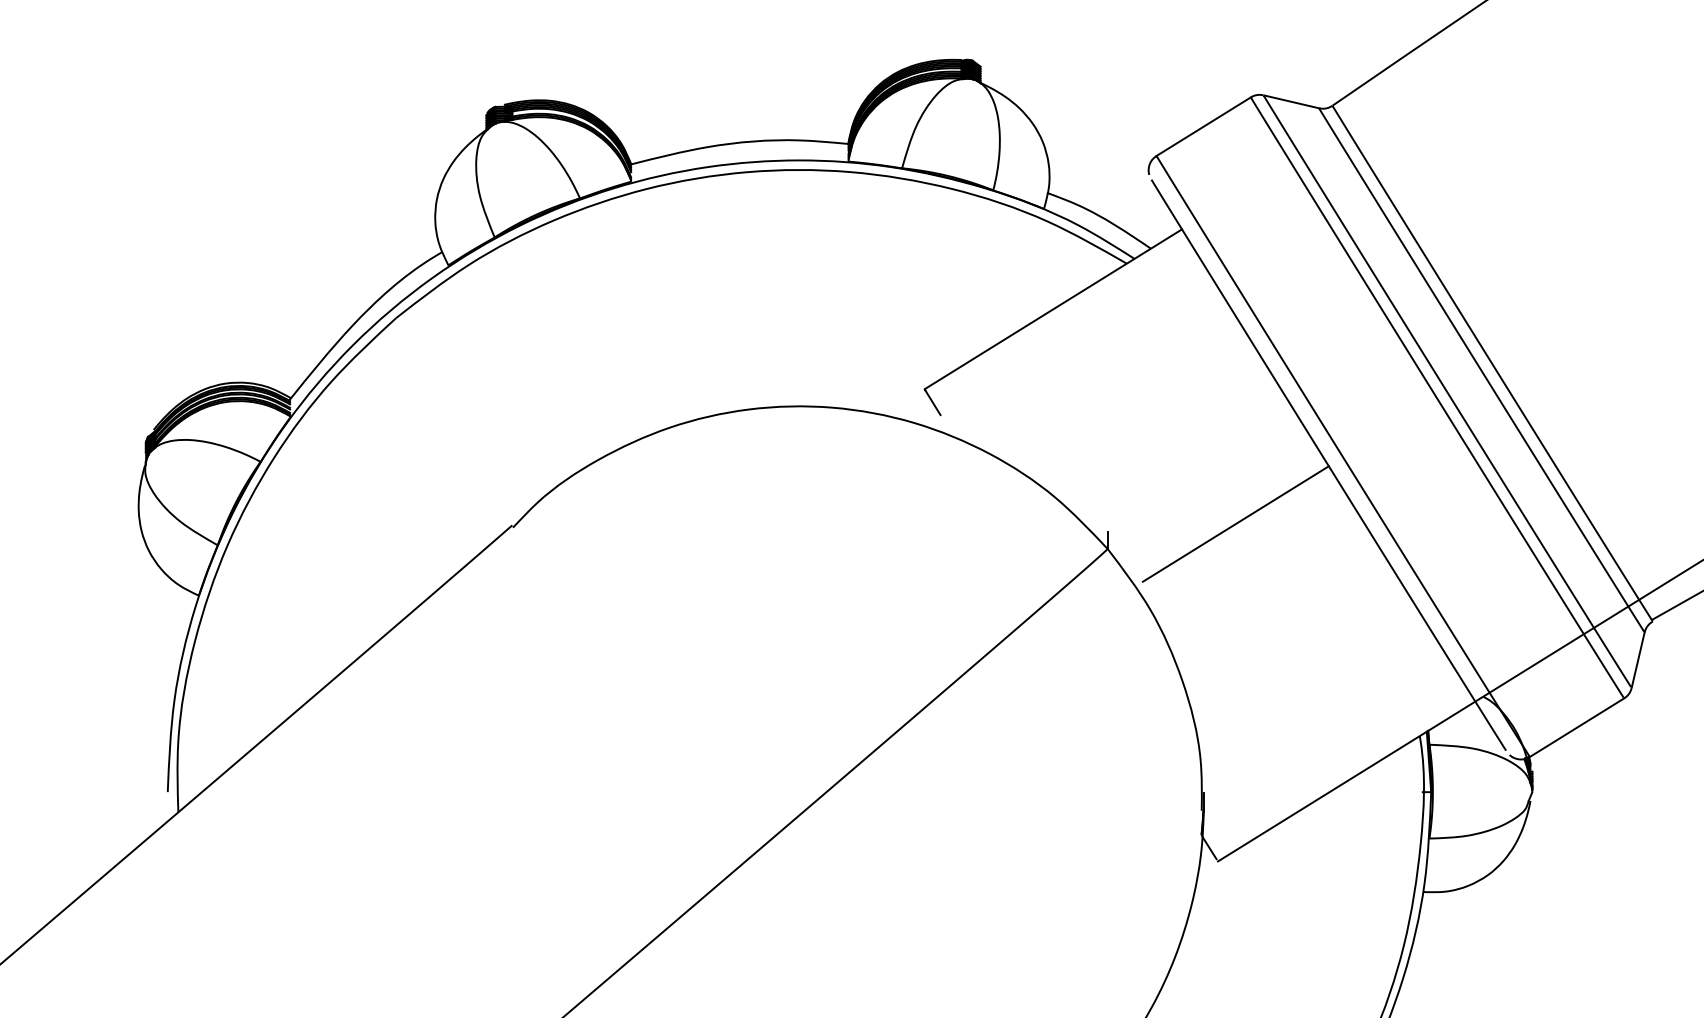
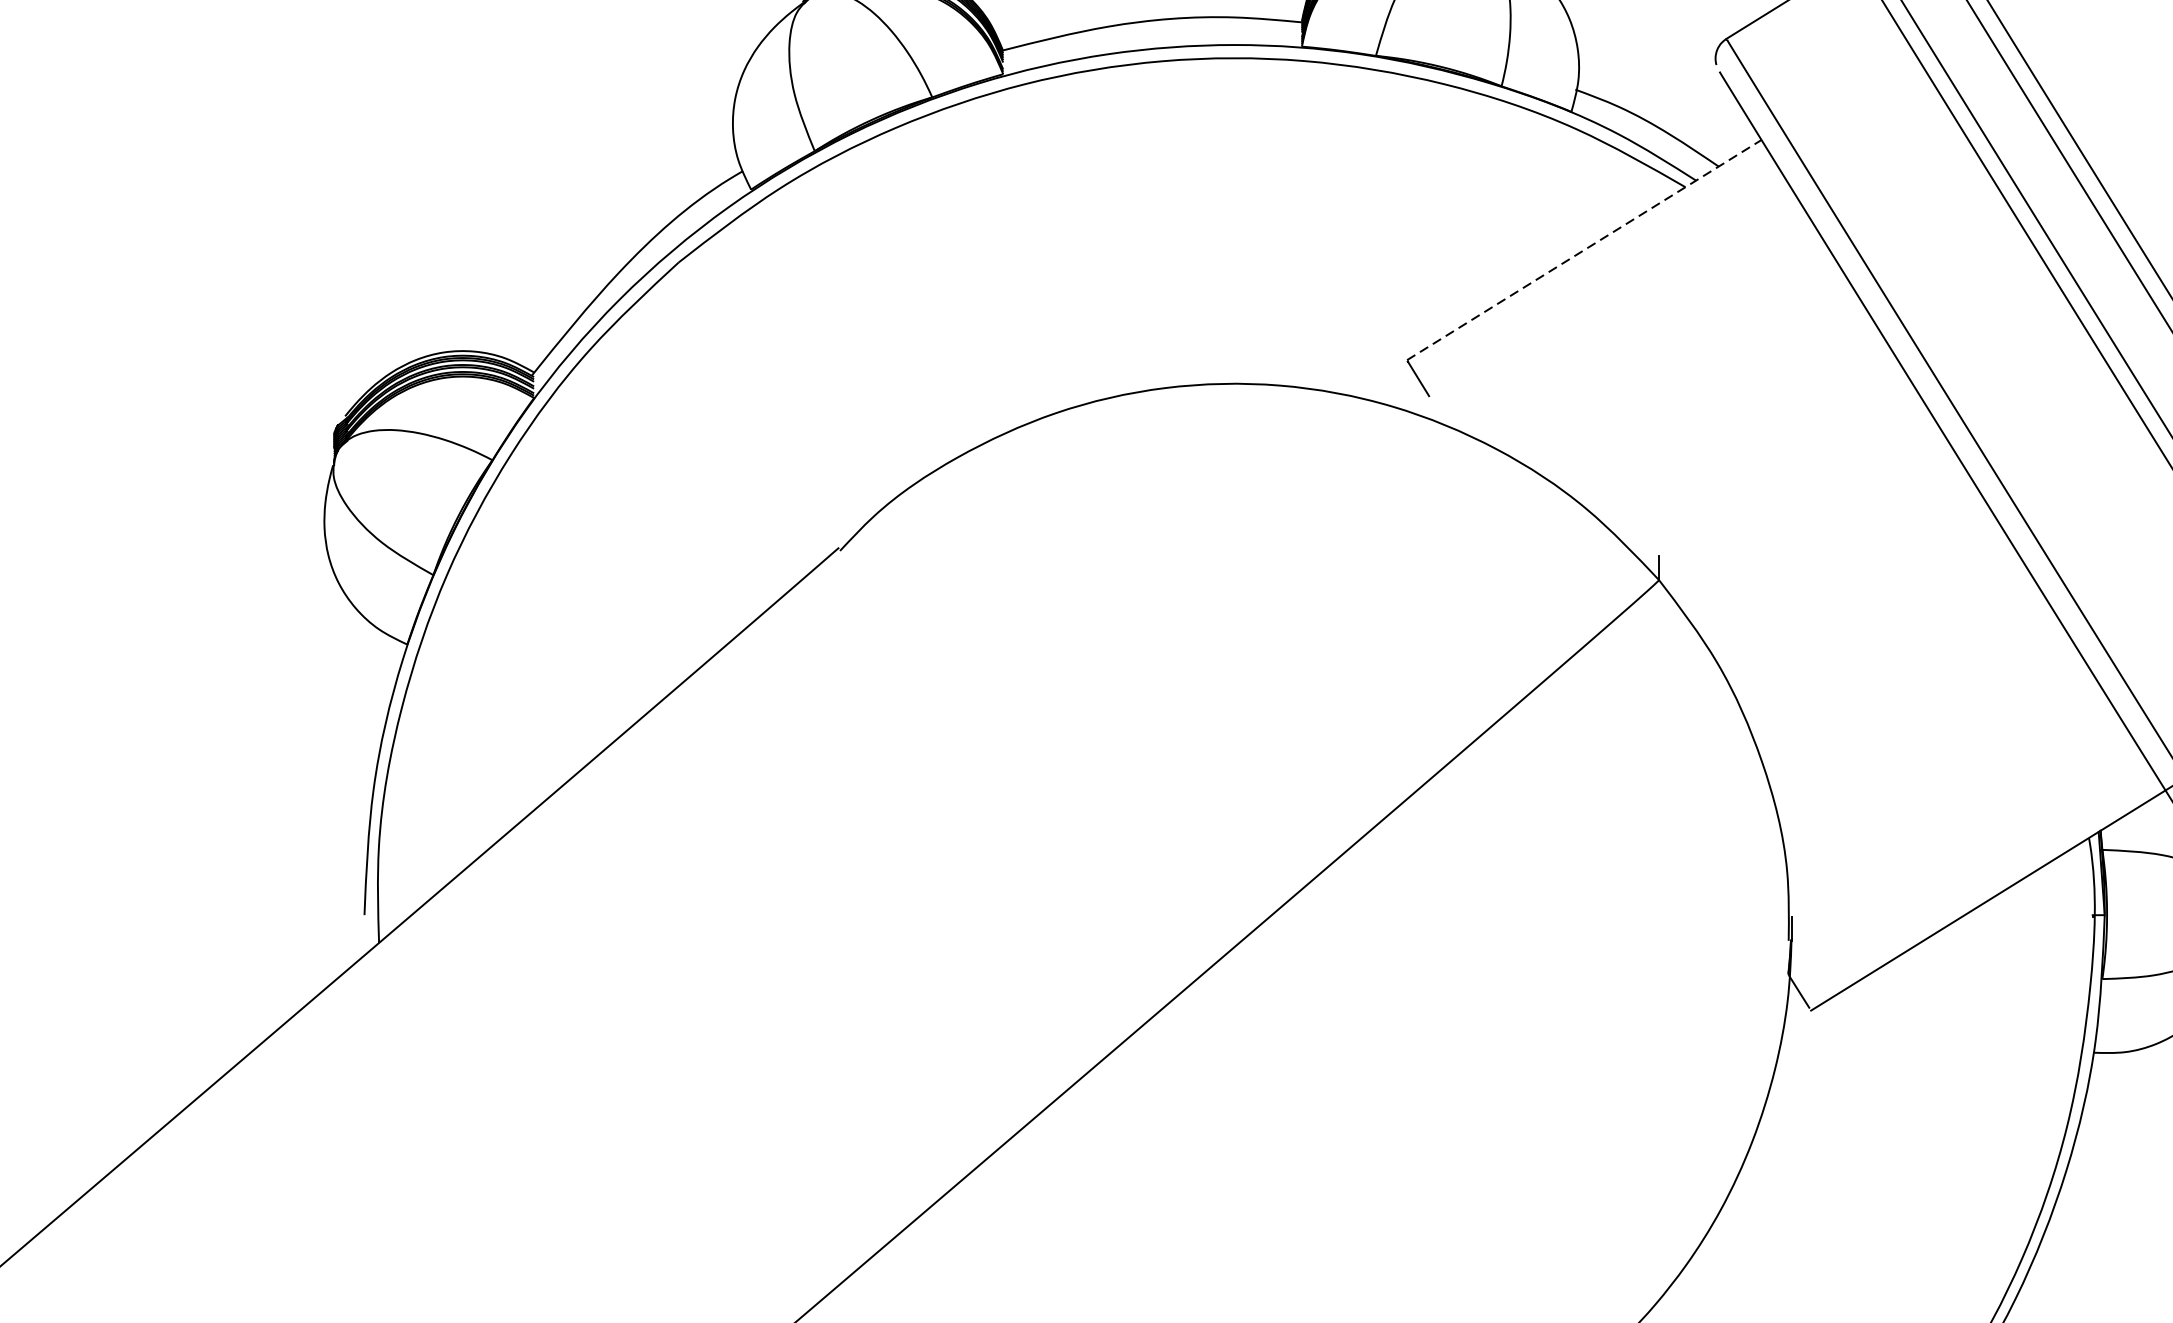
line: (1053, 309) -> (1584, 250), solid -> dashed
line: (1235, 523) -> (1835, 545), removed

